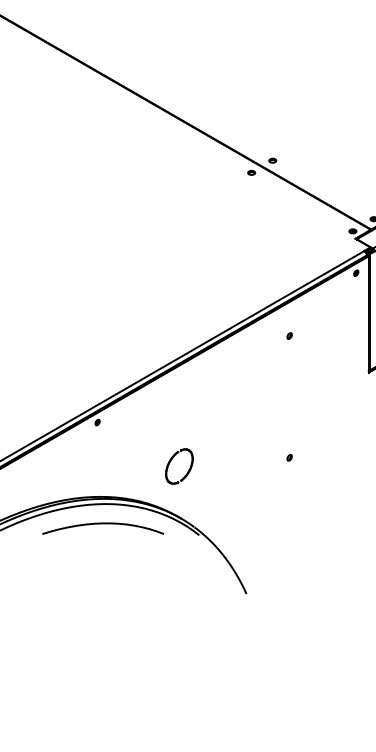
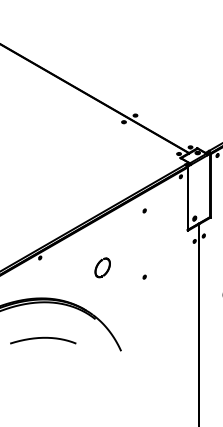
part: (179, 465) -> (102, 267), moved
curve: (103, 524) -> (43, 338), moved

